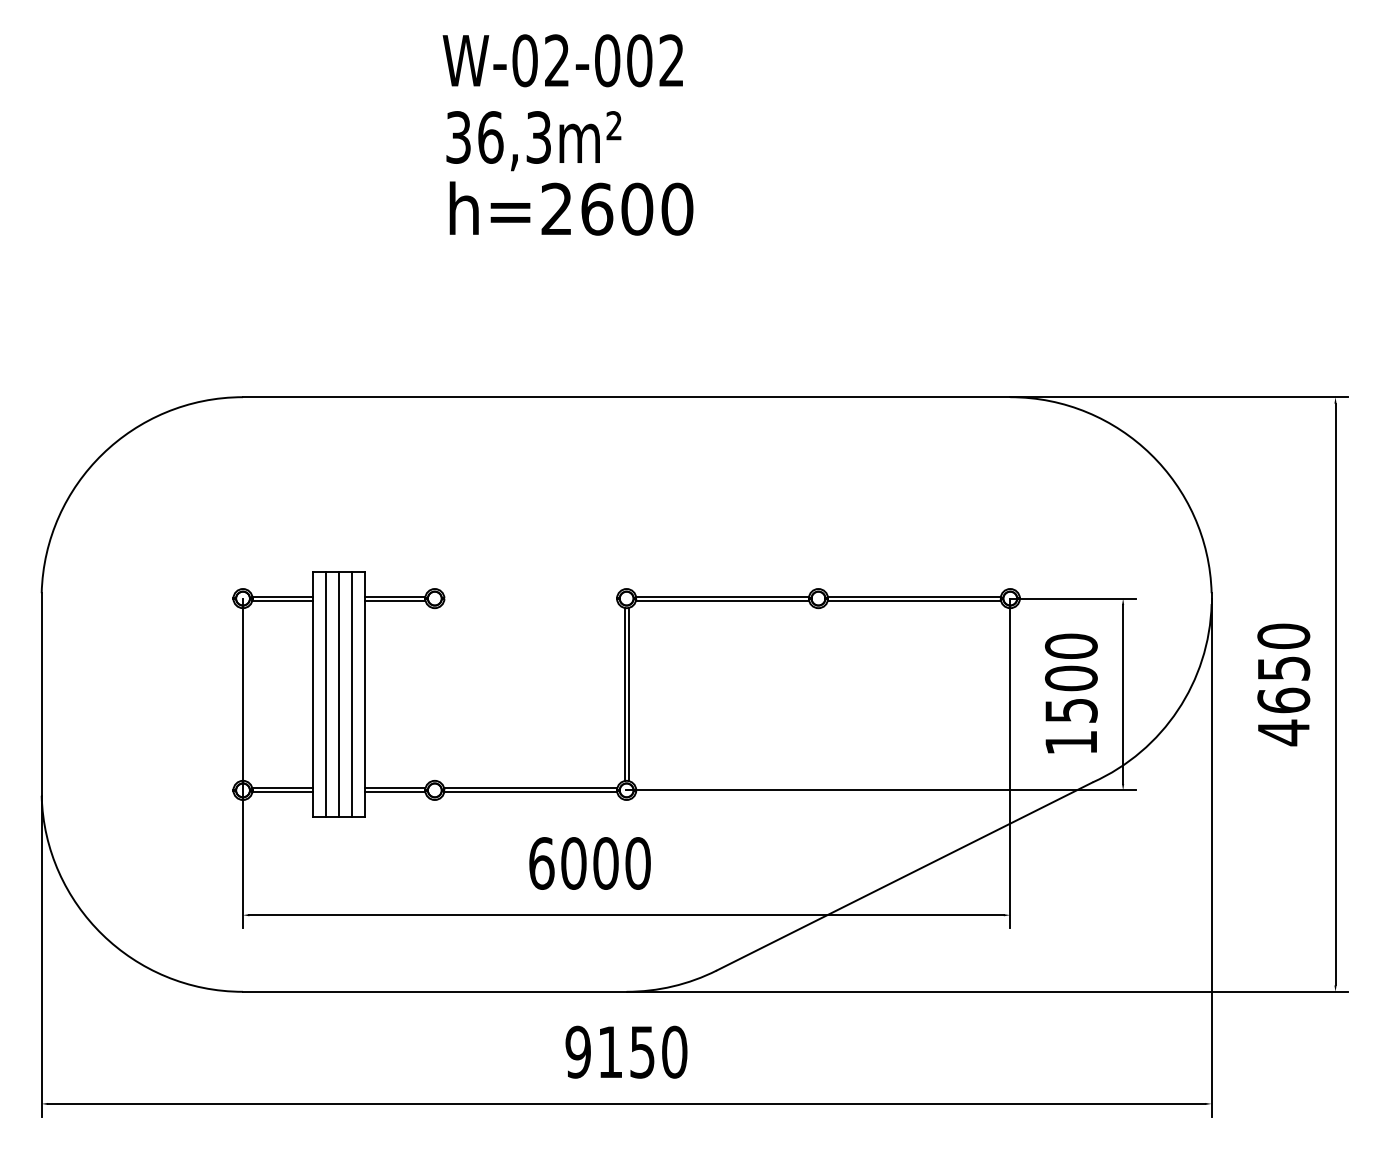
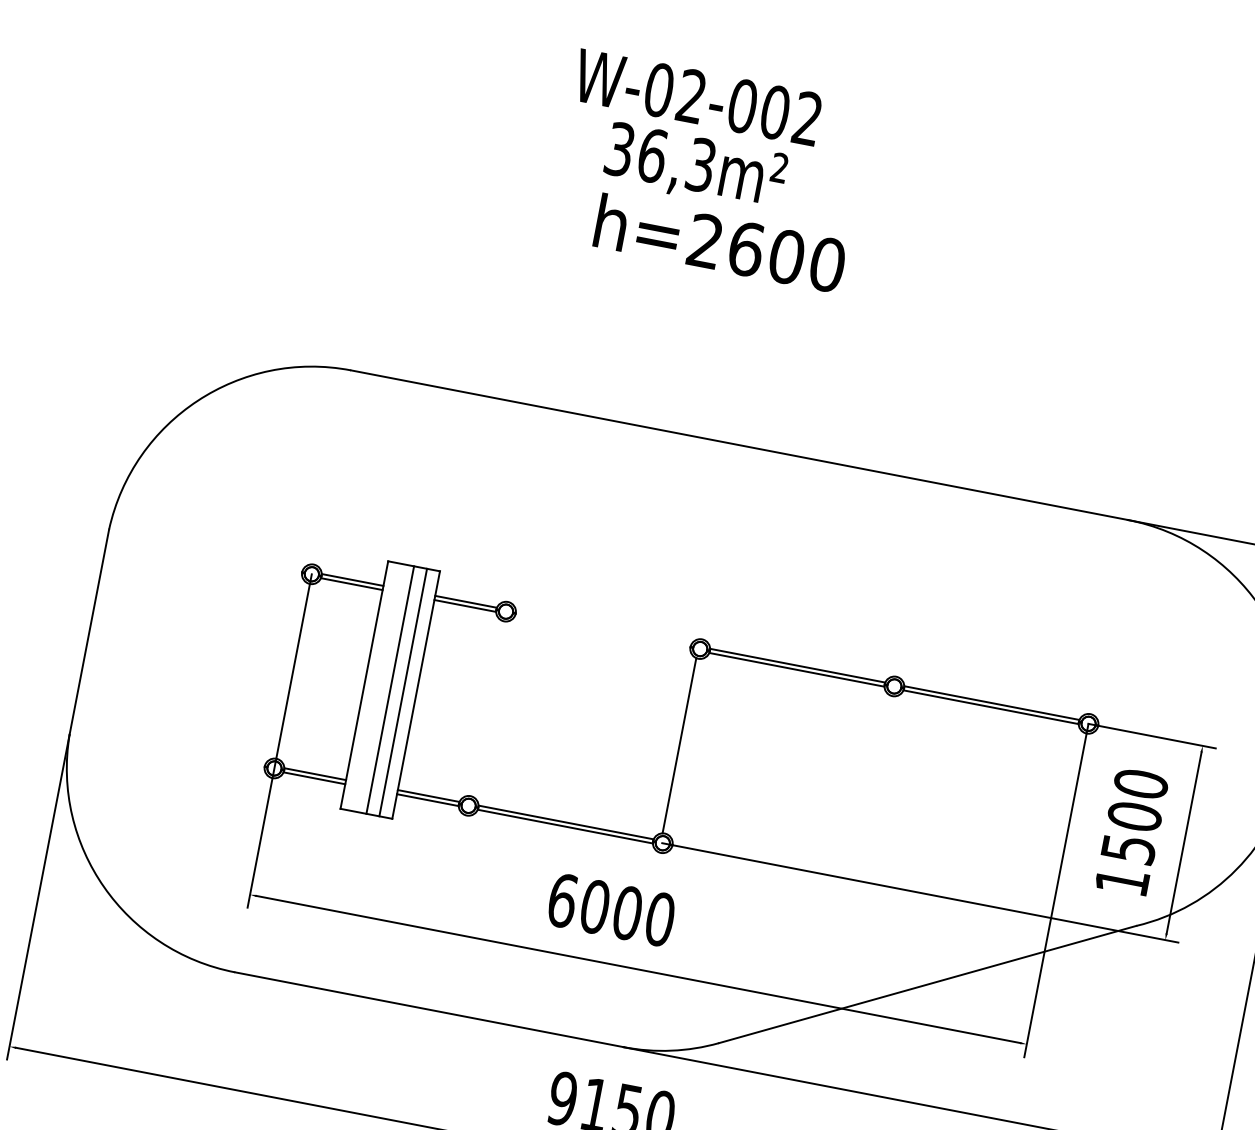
text: (562, 60) -> (697, 97), moved
line: (326, 694) -> (377, 687), removed
line: (628, 694) -> (683, 746), removed

